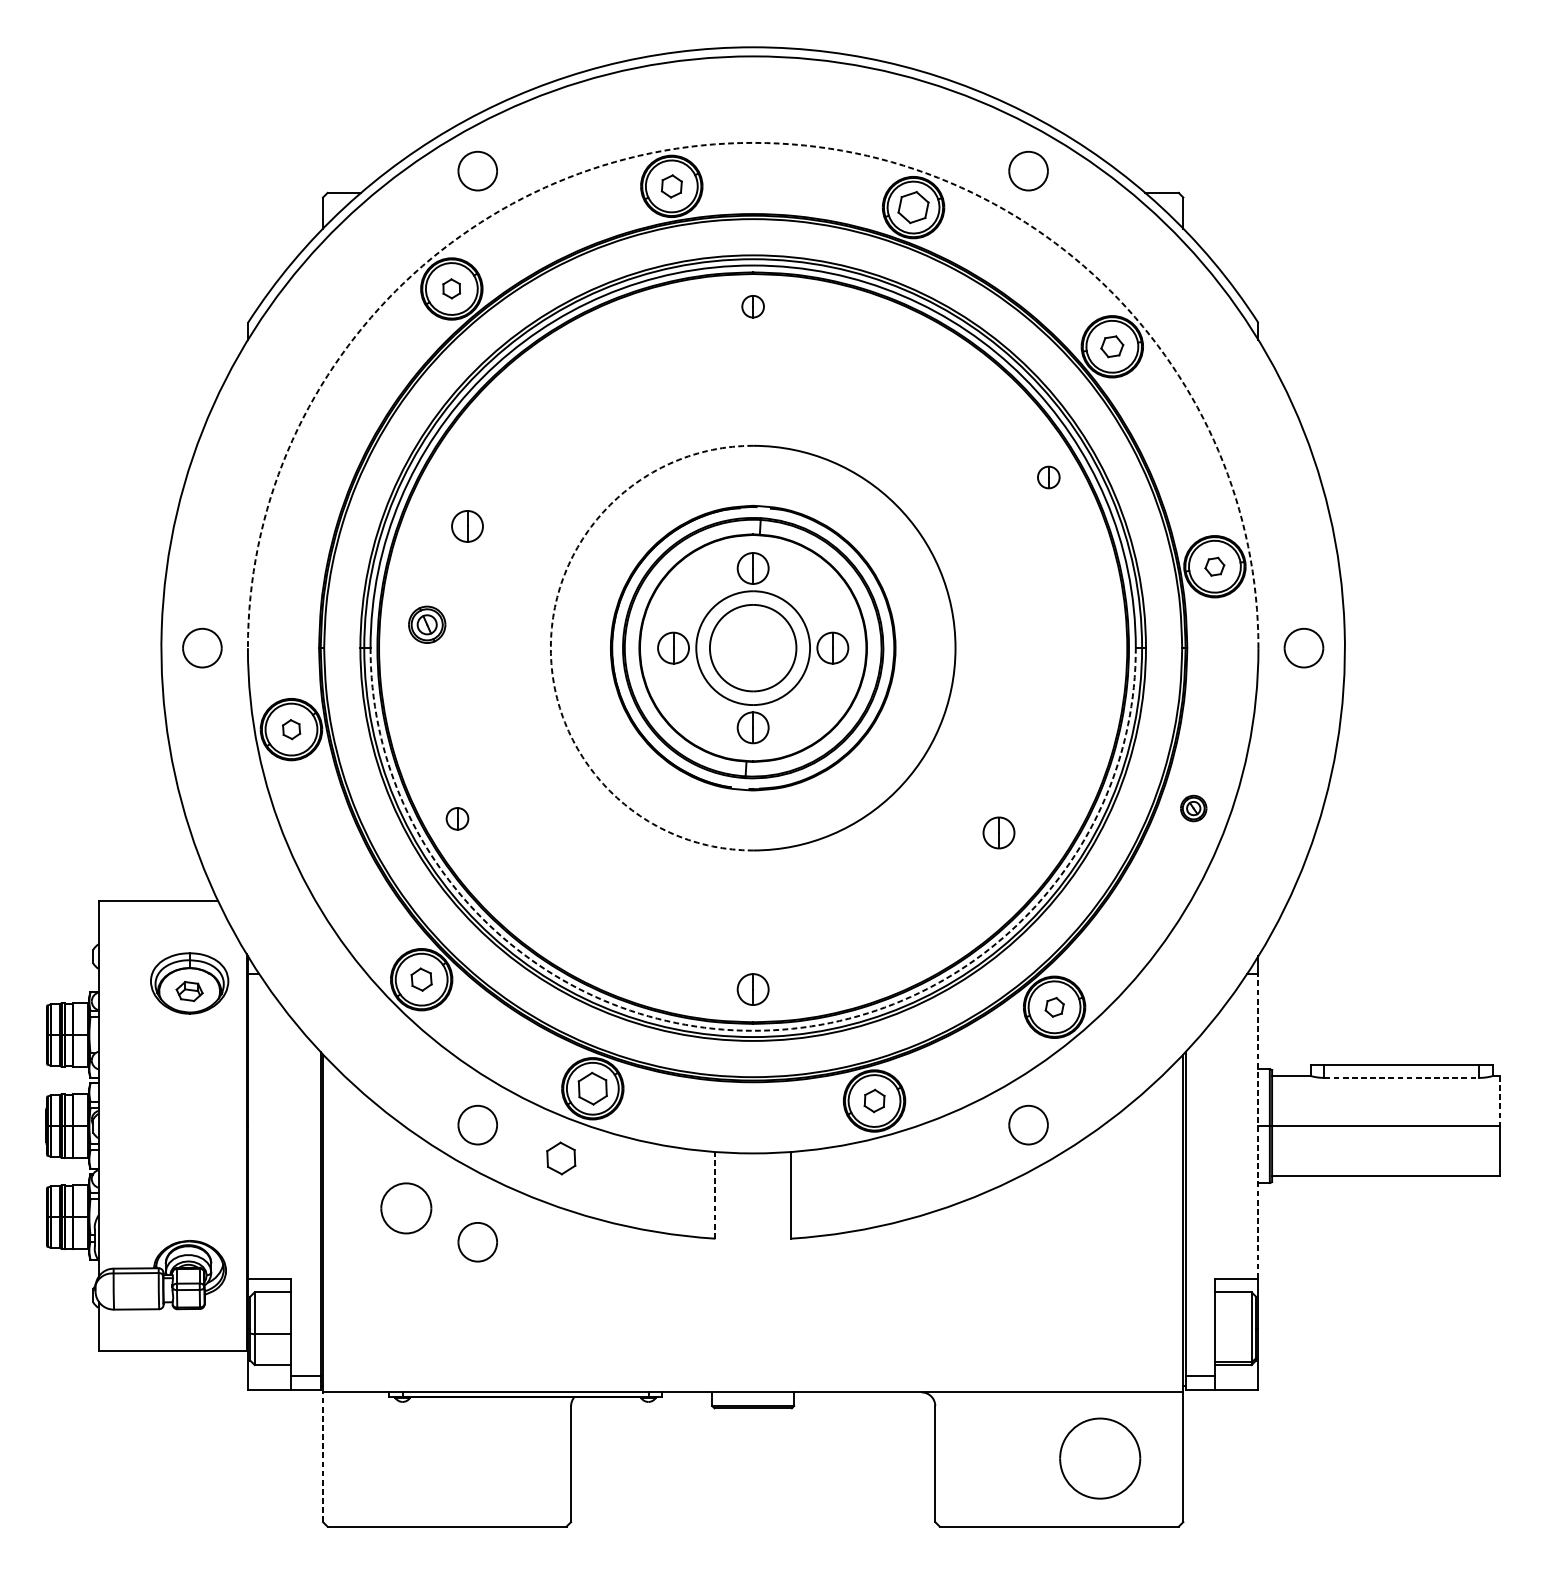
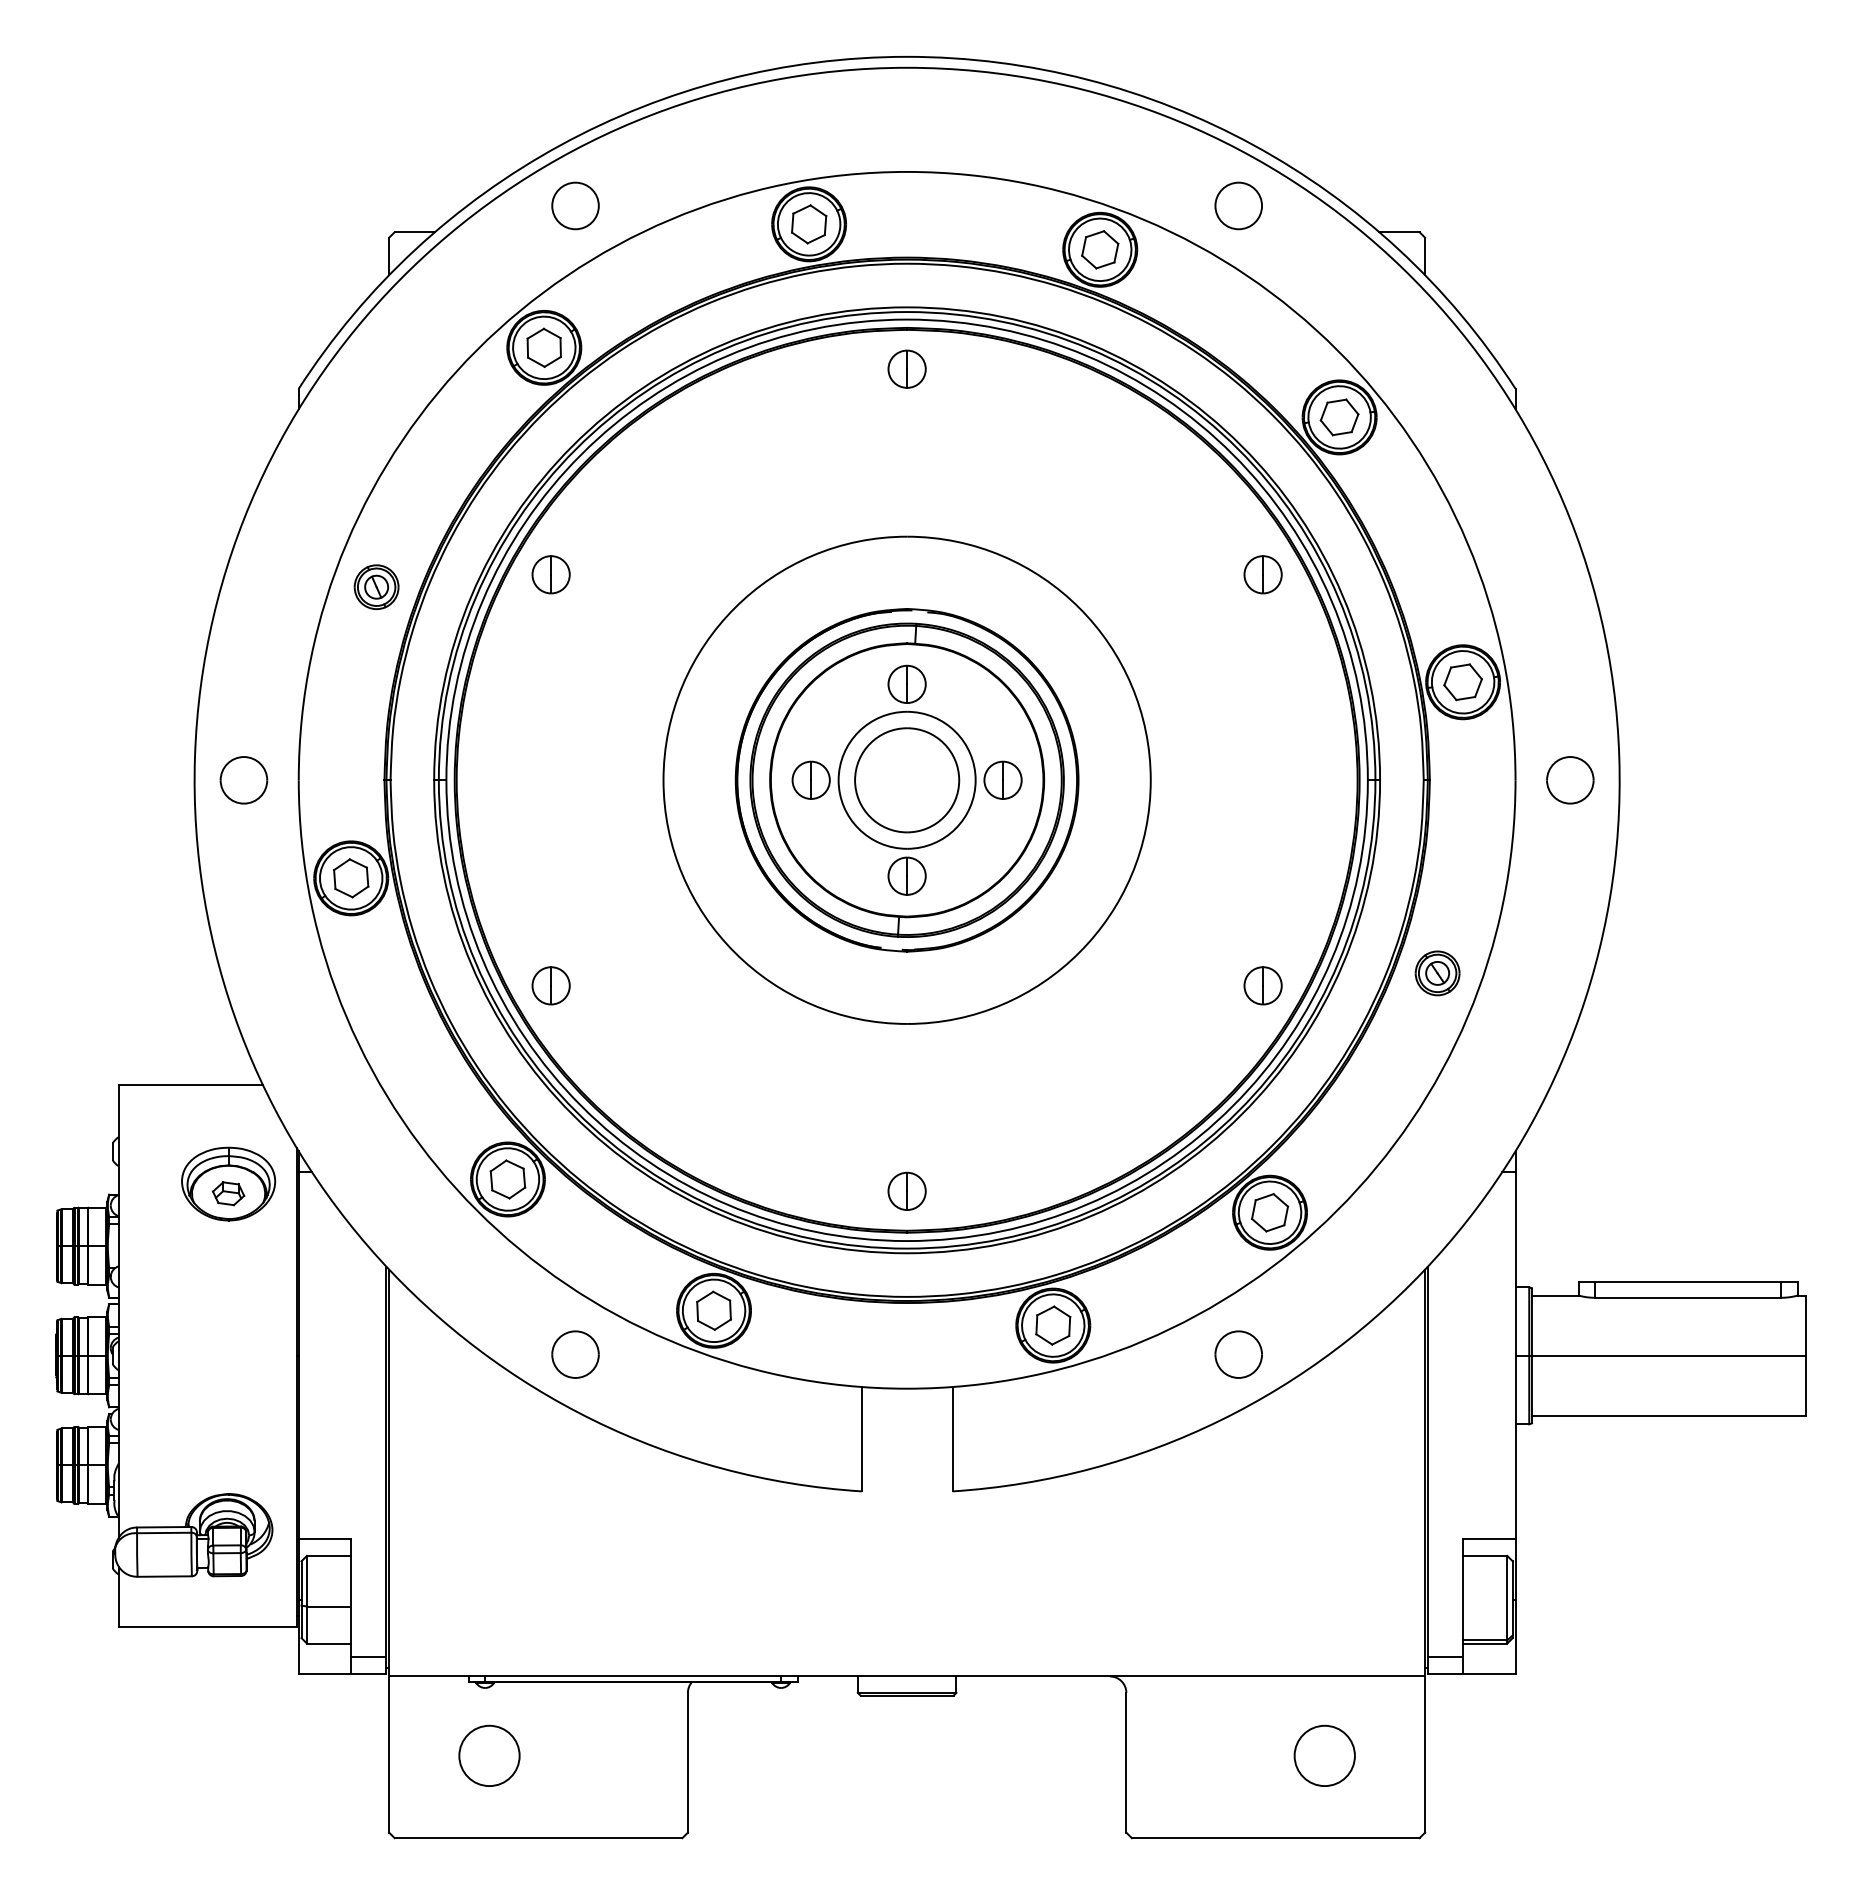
arc: (753, 142) -> (907, 171), dashed -> solid
part: (672, 186) -> (809, 224), size x1.43
part: (451, 288) -> (543, 347), size x1.67
part: (752, 306) -> (906, 368), size x1.43
part: (1112, 346) -> (1339, 417), size x1.43
part: (1048, 477) -> (1262, 574), size x1.43
part: (466, 526) -> (550, 574), moved
part: (1214, 566) -> (1462, 682), size x1.67
part: (427, 624) -> (376, 586), moved
arc: (550, 648) -> (663, 780), dashed -> solid
part: (291, 729) -> (351, 878), size x1.67
part: (1193, 808) -> (1437, 973), size x1.43
part: (456, 818) -> (550, 985), size x1.43
part: (998, 832) -> (1262, 985), moved
part: (421, 979) -> (507, 1179), size x1.43
part: (1054, 1007) -> (1270, 1212), size x1.67
arc: (753, 1031) -> (907, 1241), dashed -> solid
line: (1402, 1077) -> (1688, 1297), dashed -> solid
part: (874, 1100) -> (1053, 1325), size x1.43
line: (1500, 1101) -> (1806, 1326), dashed -> solid
line: (1258, 1125) -> (1515, 1355), dashed -> solid
part: (560, 1158) -> (675, 1394), removed
line: (715, 1194) -> (861, 1438), dashed -> solid
part: (406, 1208) -> (489, 1755), moved
part: (477, 1242) -> (575, 1495), removed
line: (323, 1457) -> (389, 1754), dashed -> solid
part: (1099, 1458) -> (1324, 1755), size x0.62

